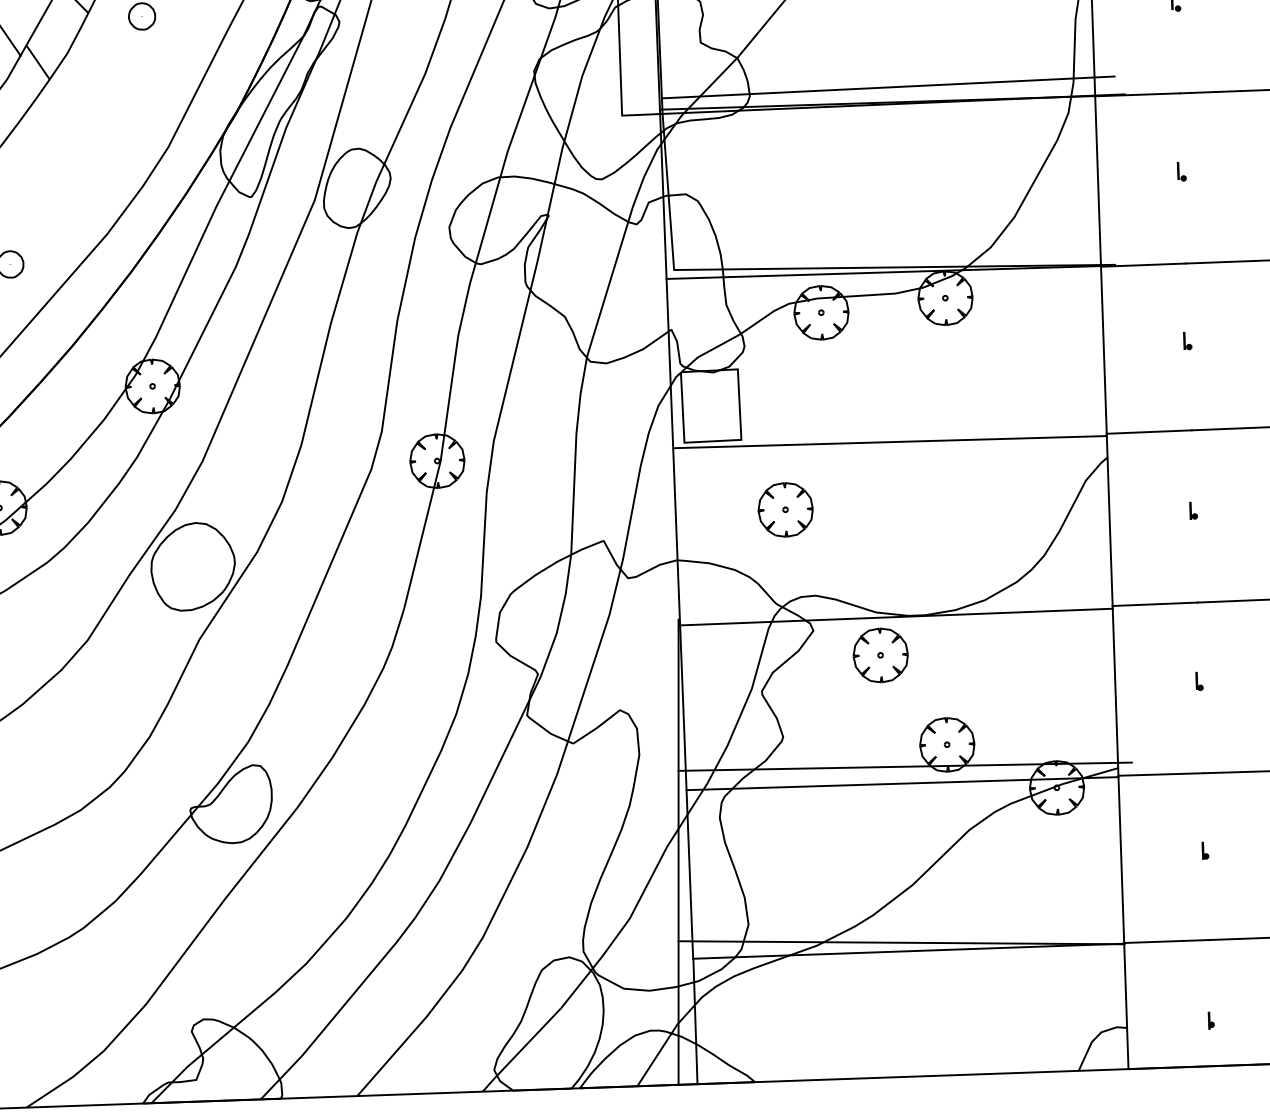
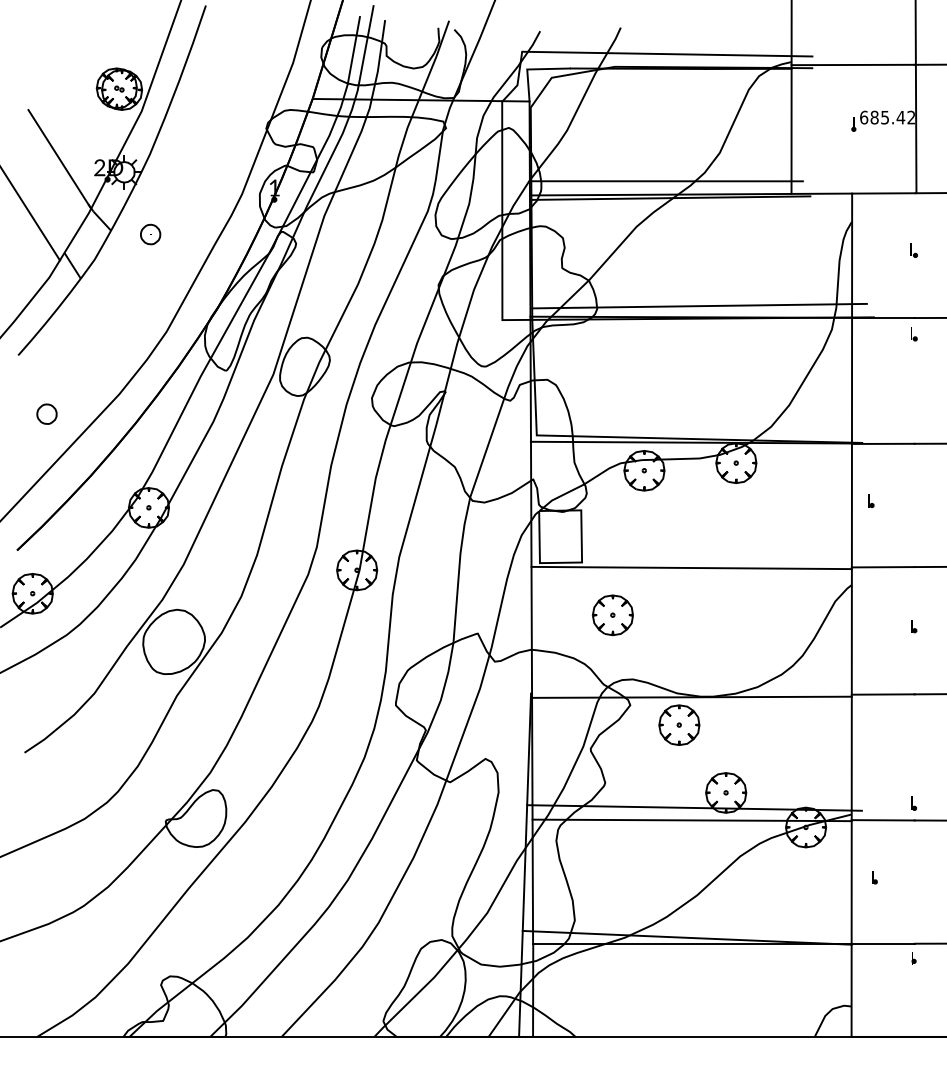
part: (1182, 172) -> (914, 334), moved
part: (1188, 340) -> (871, 500), moved
part: (1200, 681) -> (914, 803), moved
part: (1204, 850) -> (874, 877), moved
part: (1210, 1020) -> (913, 958), moved

